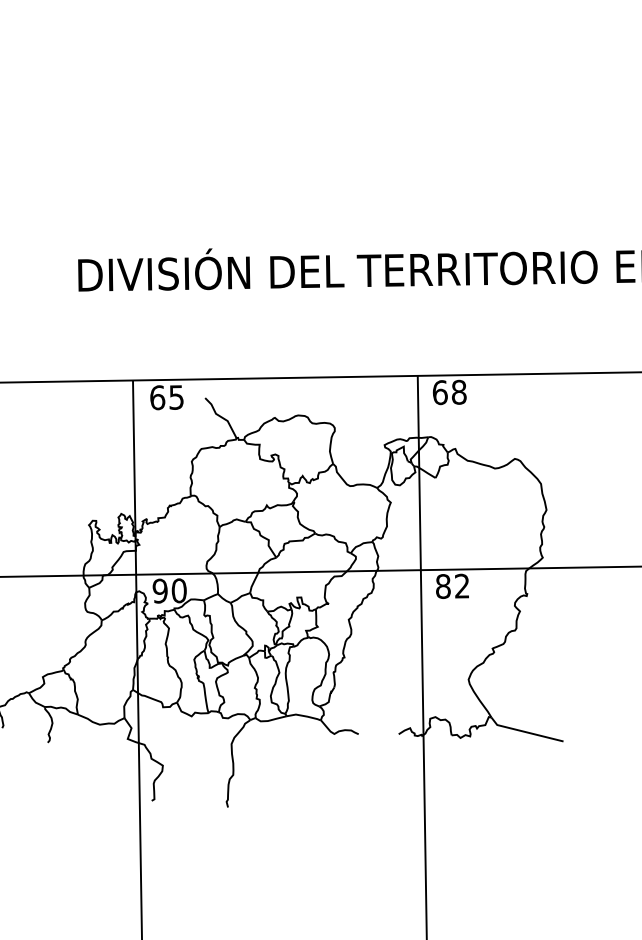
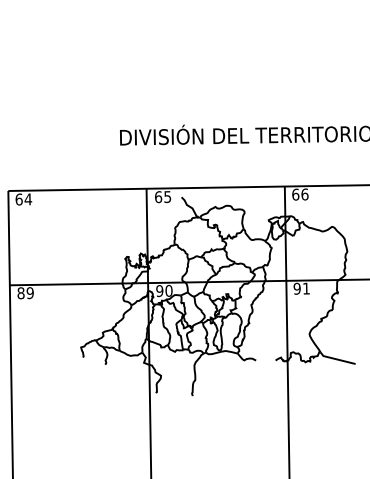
text: (458, 392) -> (304, 194), 68 -> 66
text: (452, 585) -> (301, 288), 82 -> 91

